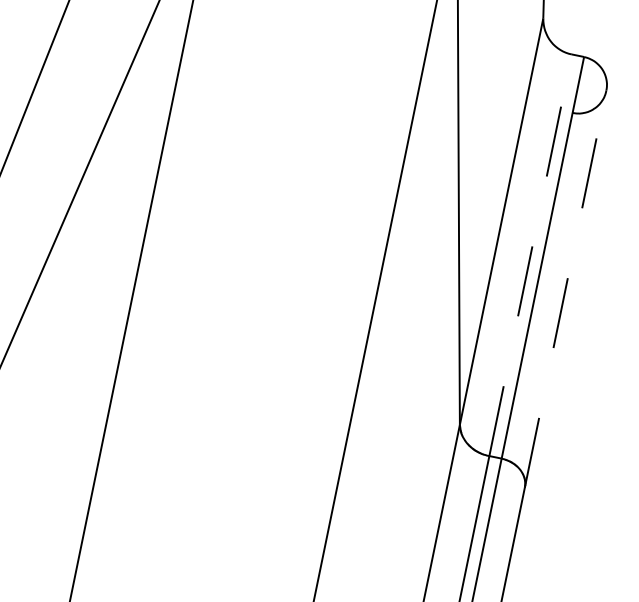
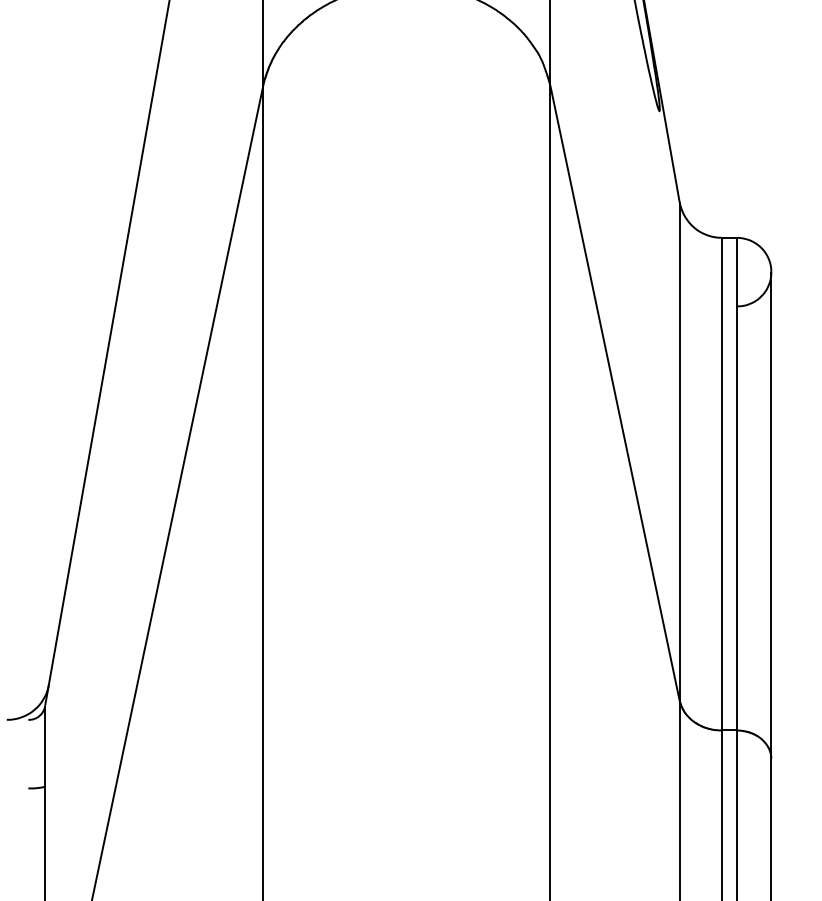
line: (530, 254) -> (721, 483), dashed -> solid
line: (565, 289) -> (771, 515), dashed -> solid

